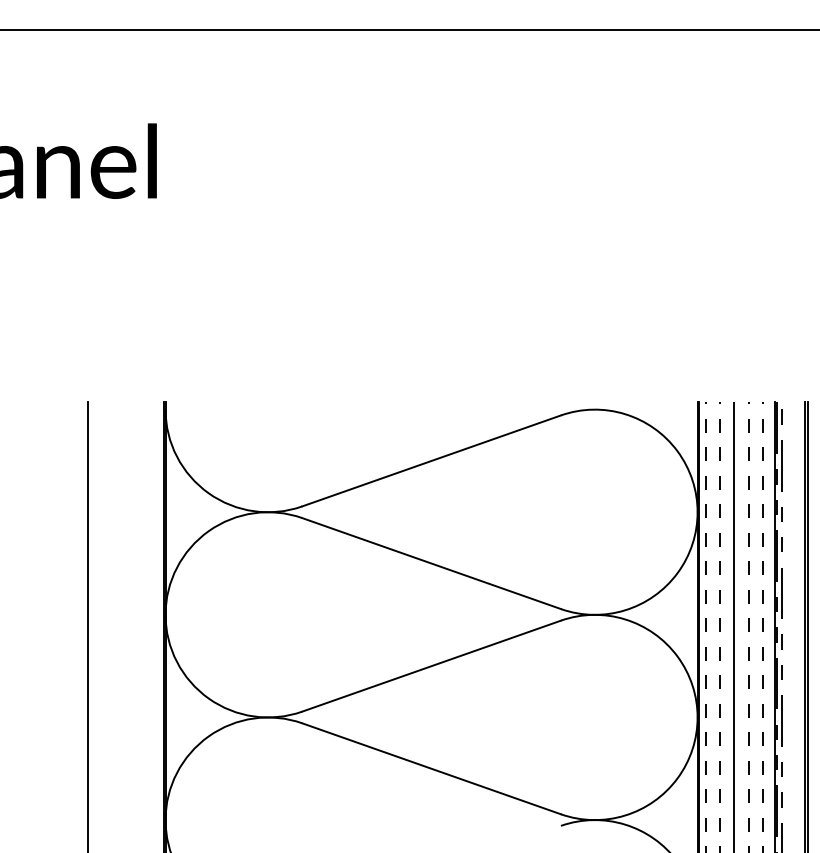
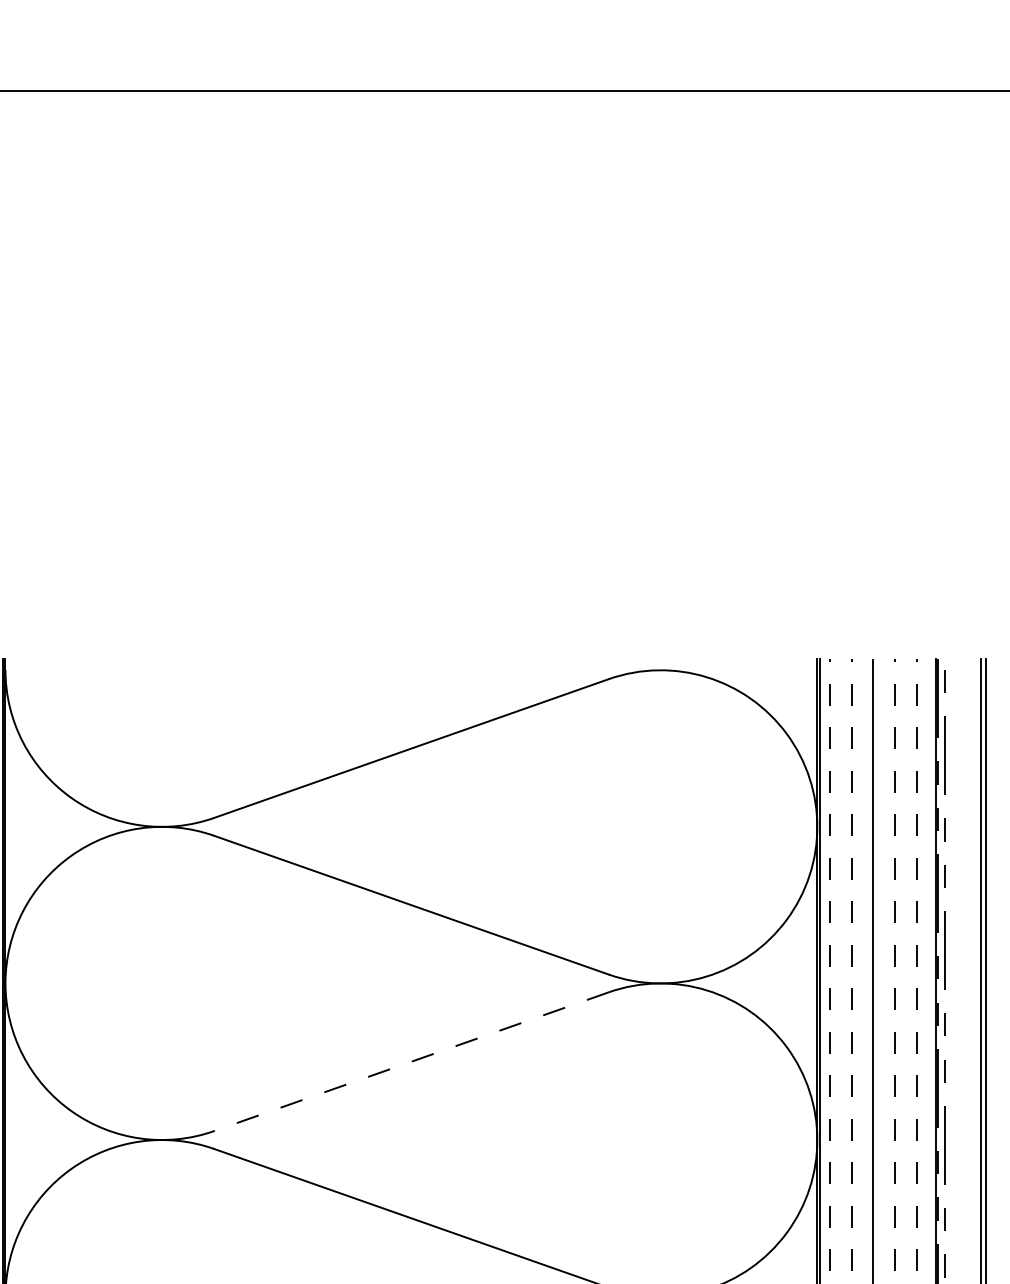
line: (431, 666) -> (411, 1062), solid -> dashed

